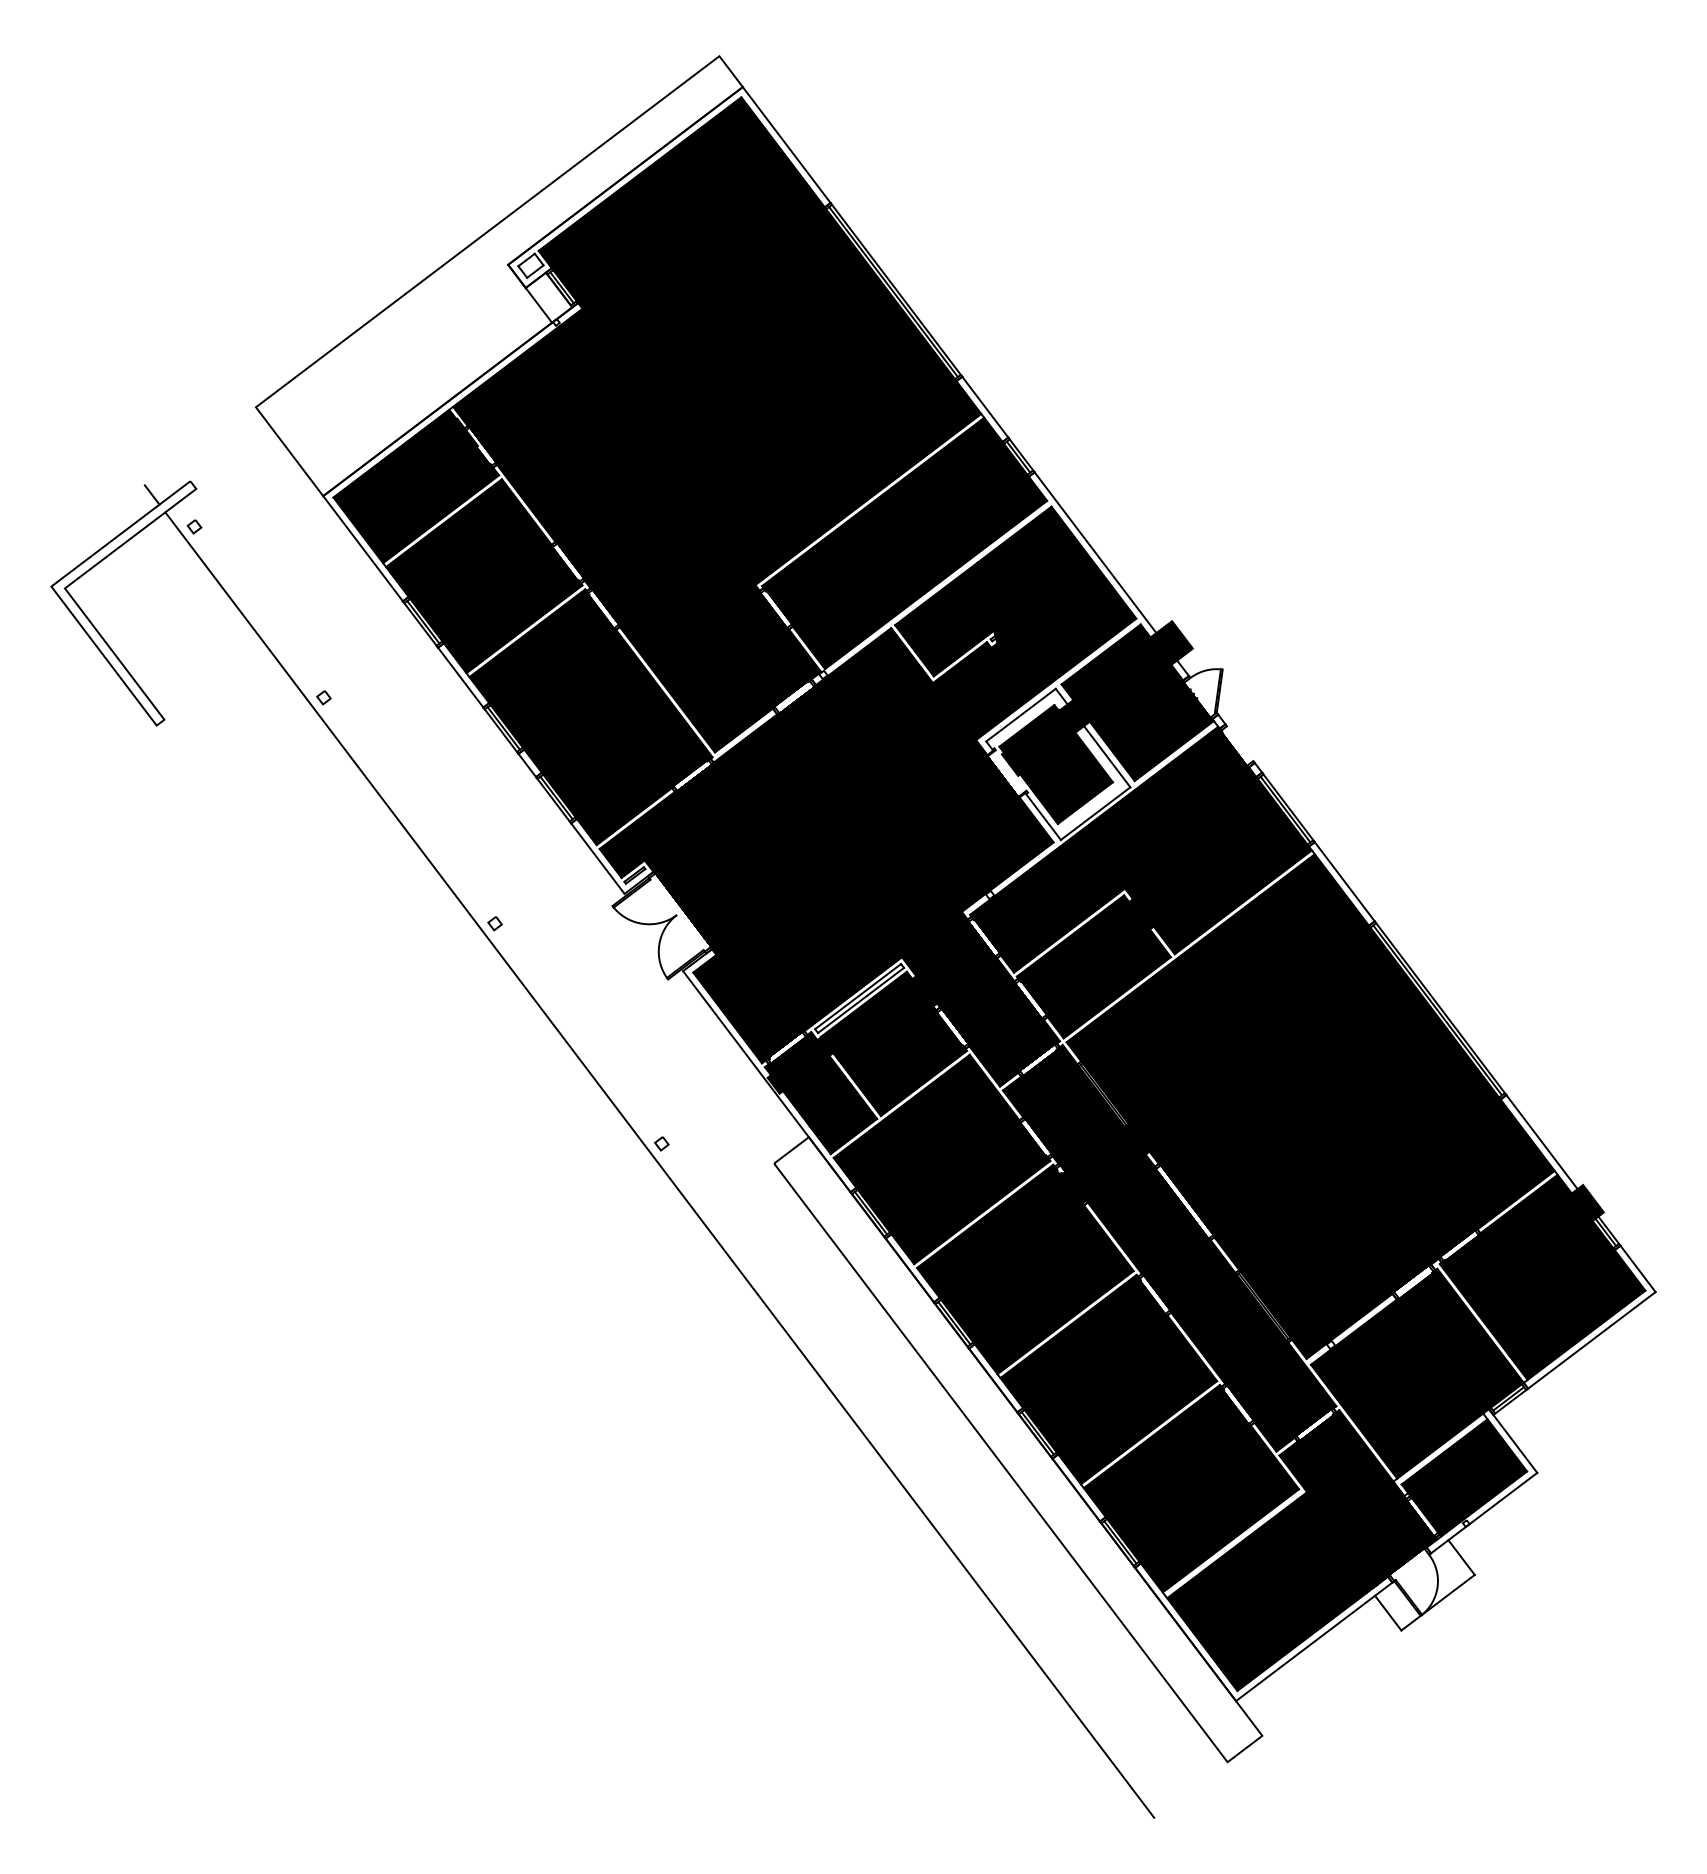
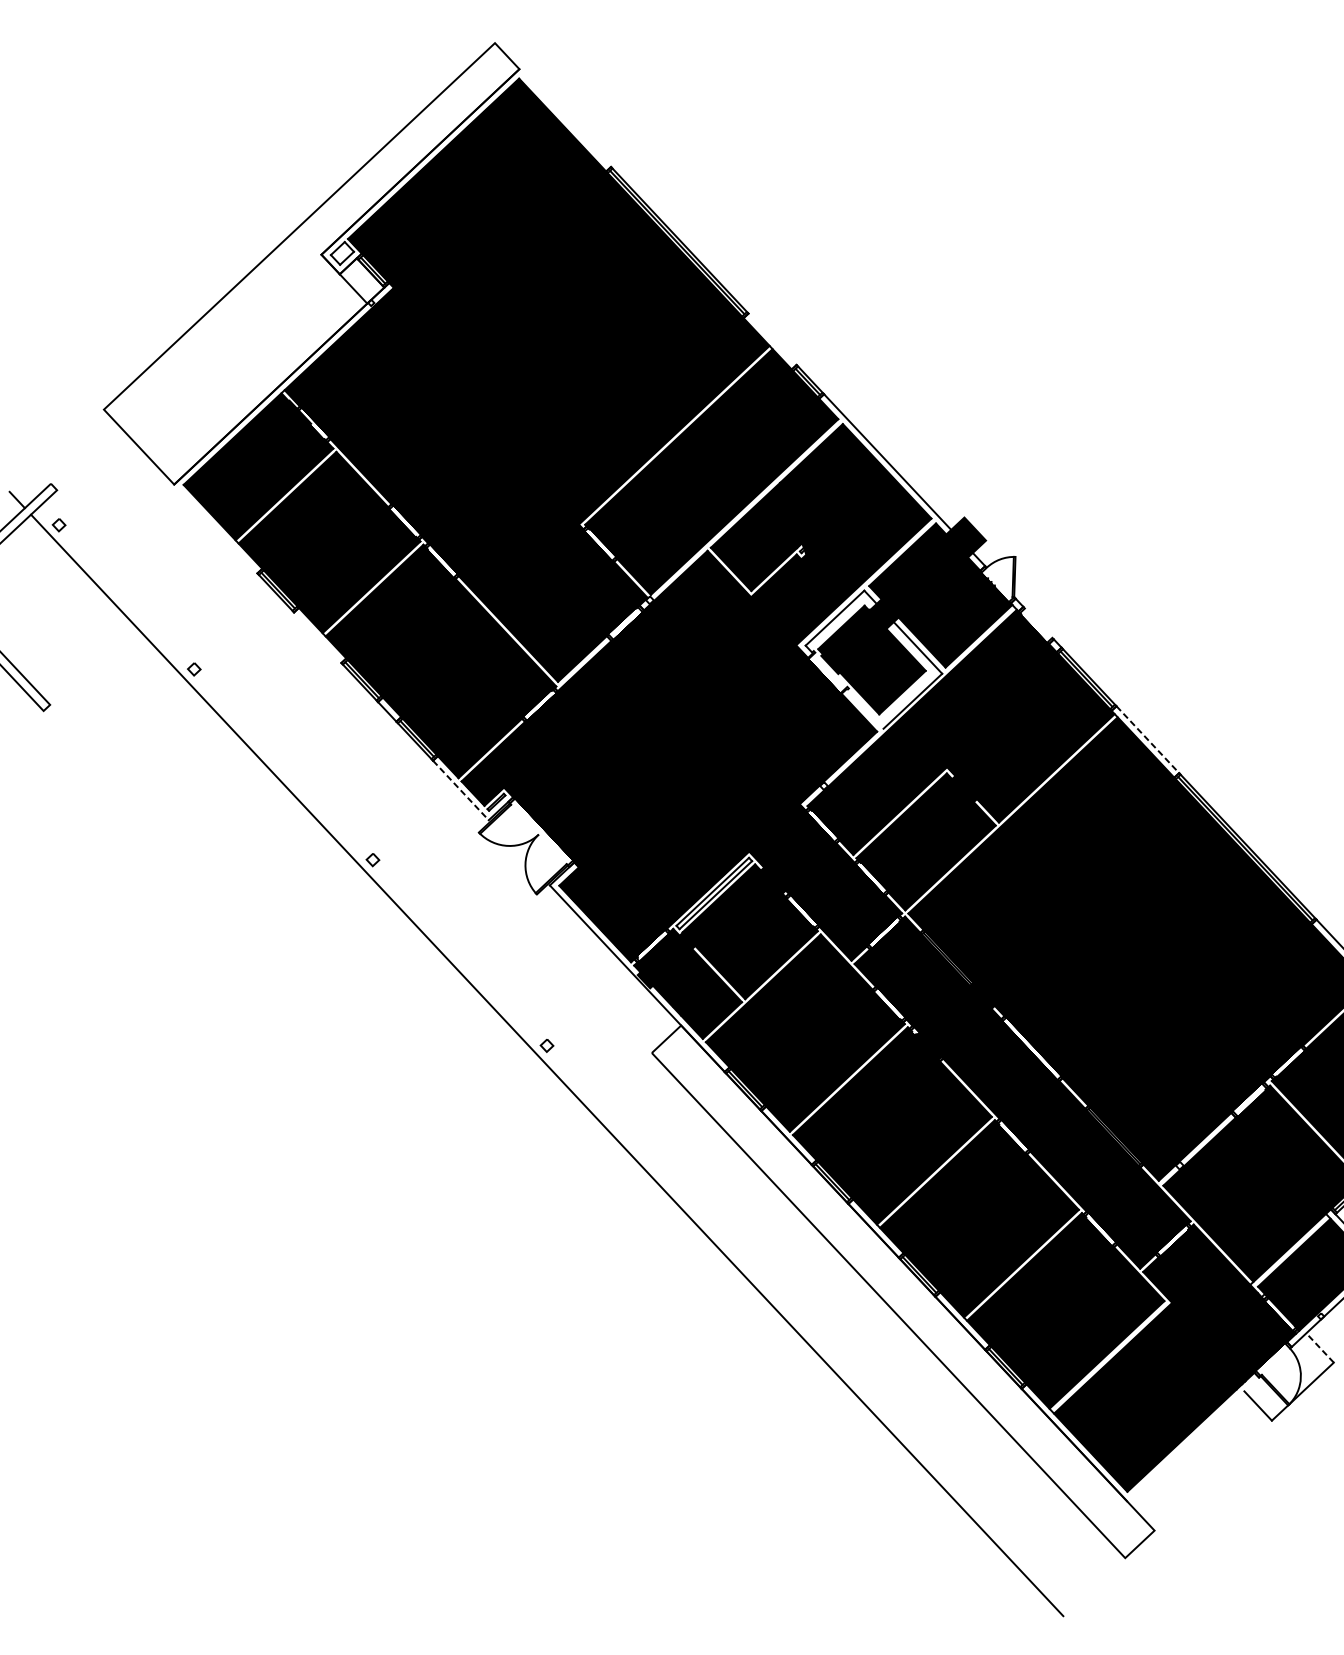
line: (786, 144) -> (565, 117), removed
line: (985, 406) -> (772, 338), removed
line: (362, 548) -> (215, 528), removed
line: (460, 677) -> (317, 637), removed
line: (1042, 816) -> (864, 709), removed
line: (598, 859) -> (461, 791), solid -> dashed
line: (1344, 881) -> (1147, 739), solid -> dashed
line: (1461, 1557) -> (1319, 1347), solid -> dashed
line: (1314, 1641) -> (1193, 1439), removed

